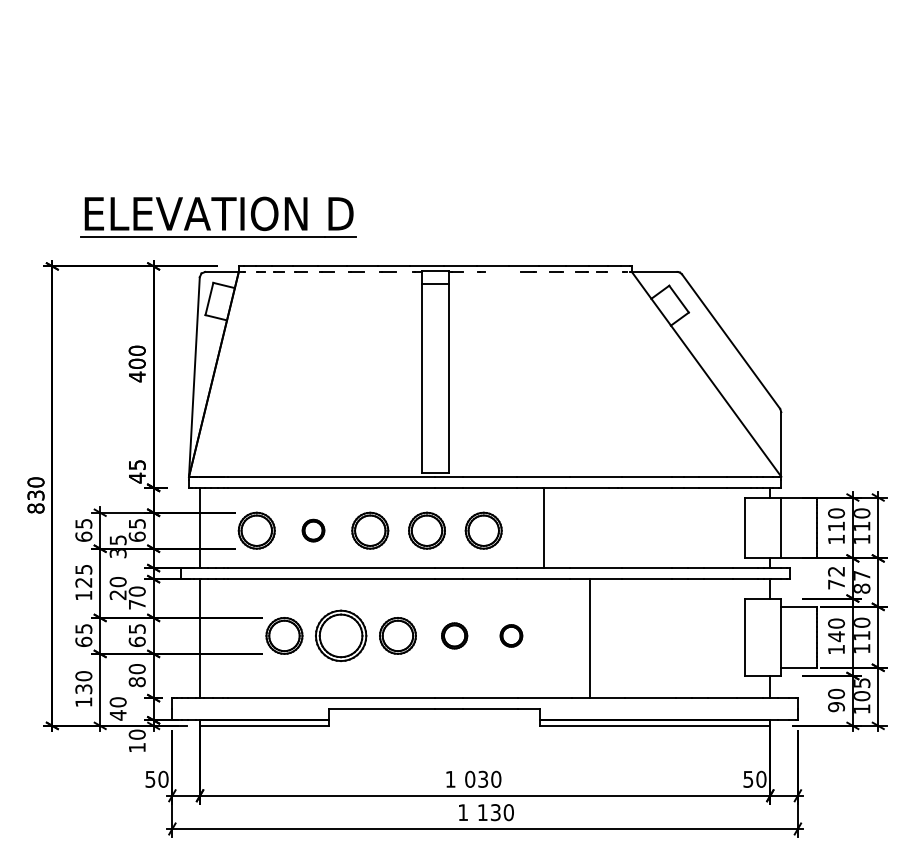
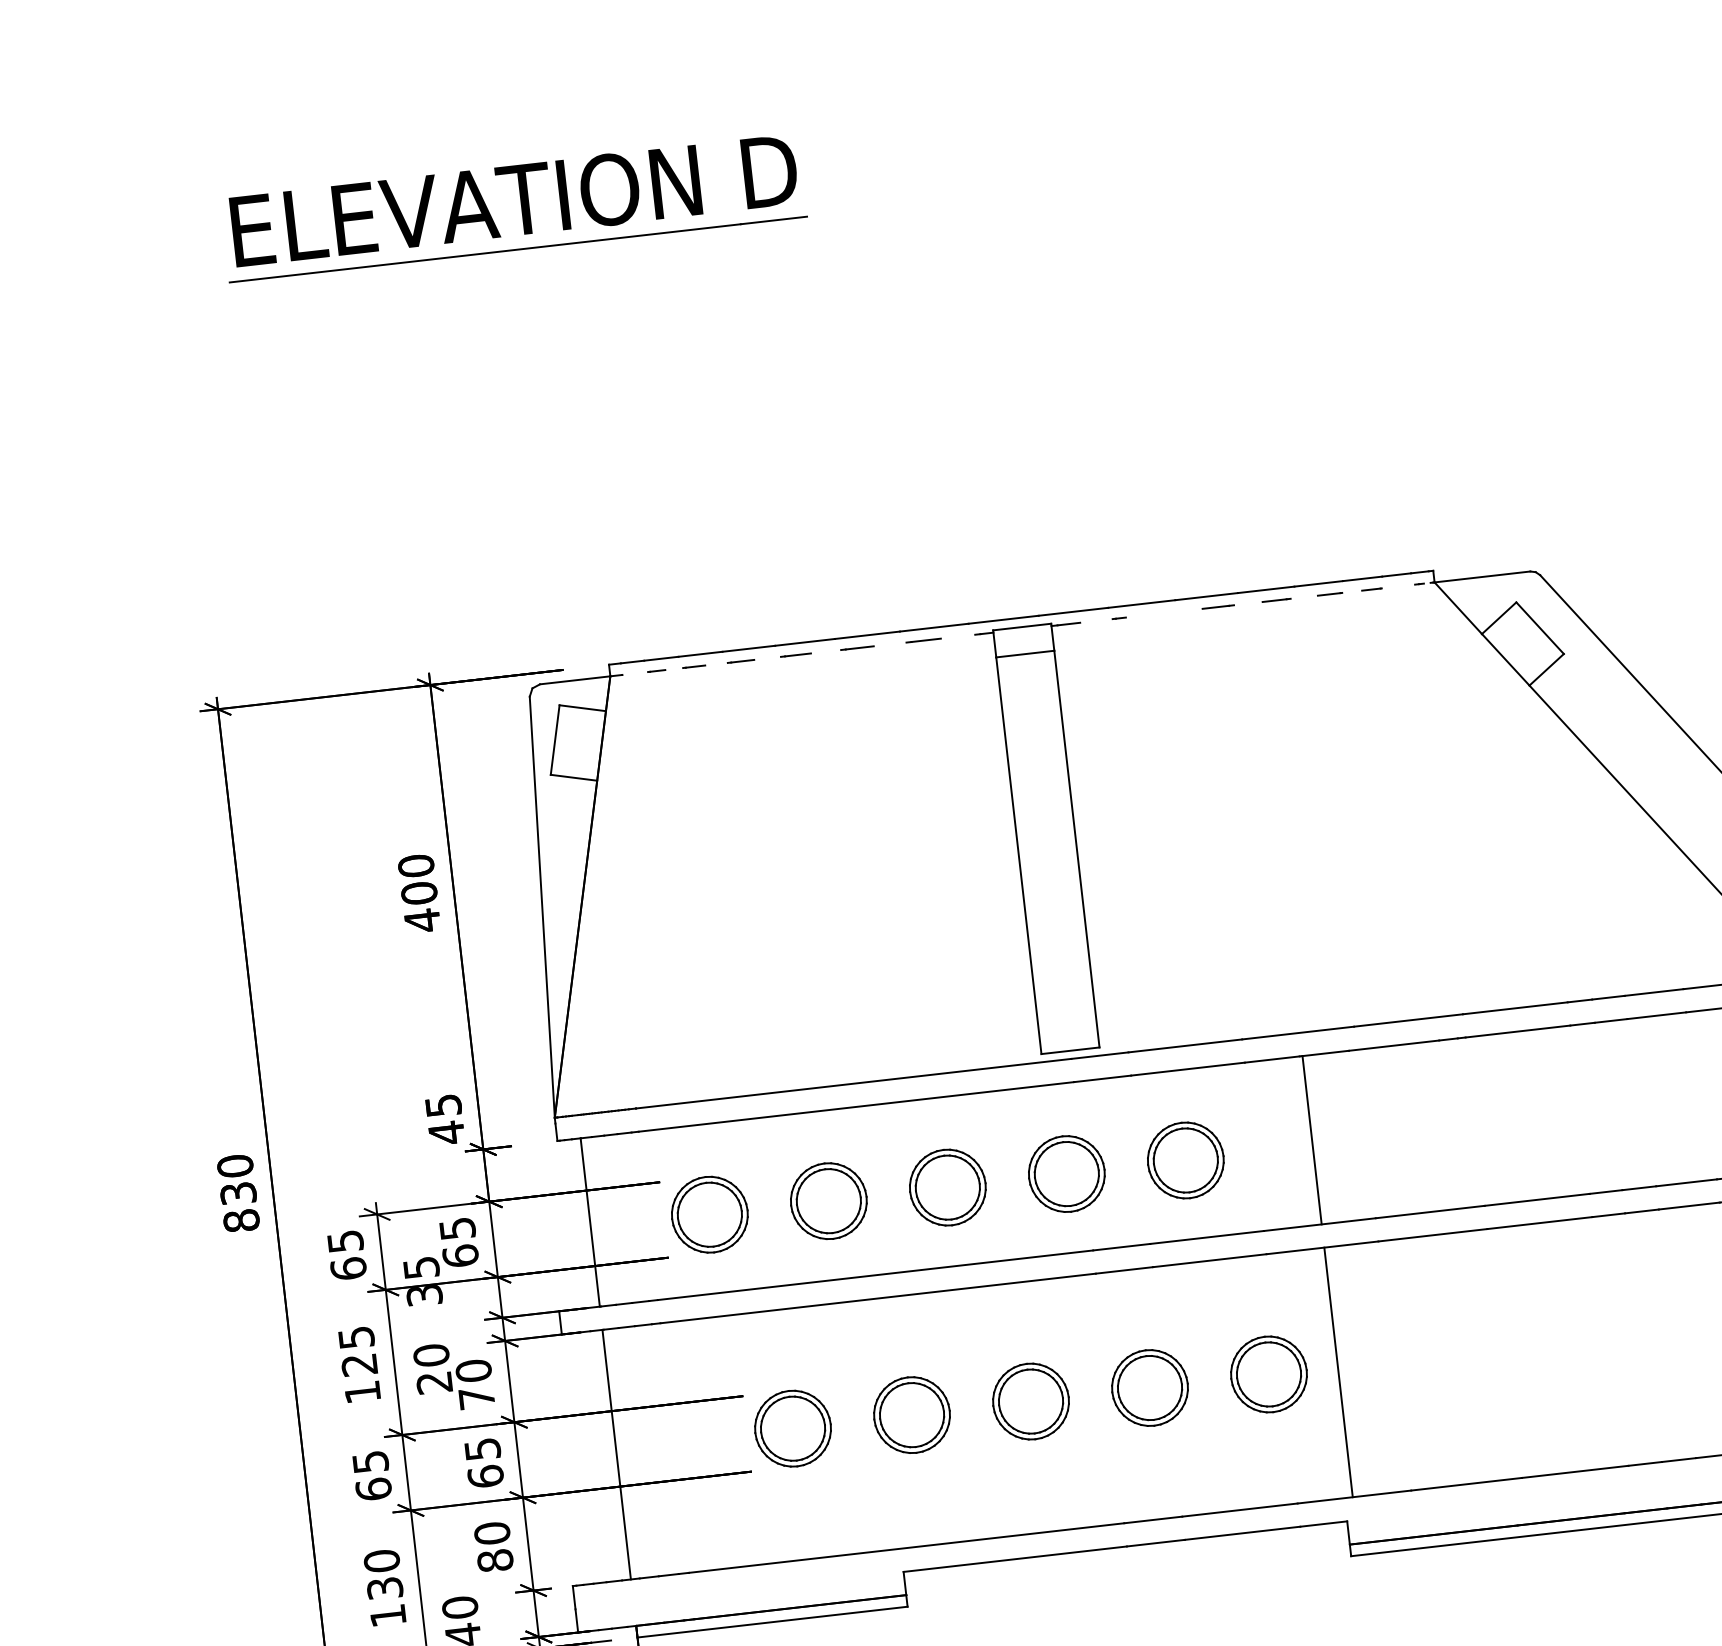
part: (218, 216) -> (513, 206), moved
part: (313, 530) -> (828, 1200), size x1.67
part: (341, 635) -> (912, 1414), size x0.71
part: (454, 635) -> (1149, 1387), size x1.43
part: (511, 635) -> (1269, 1373), size x1.67
line: (590, 638) -> (1338, 1371), moved

